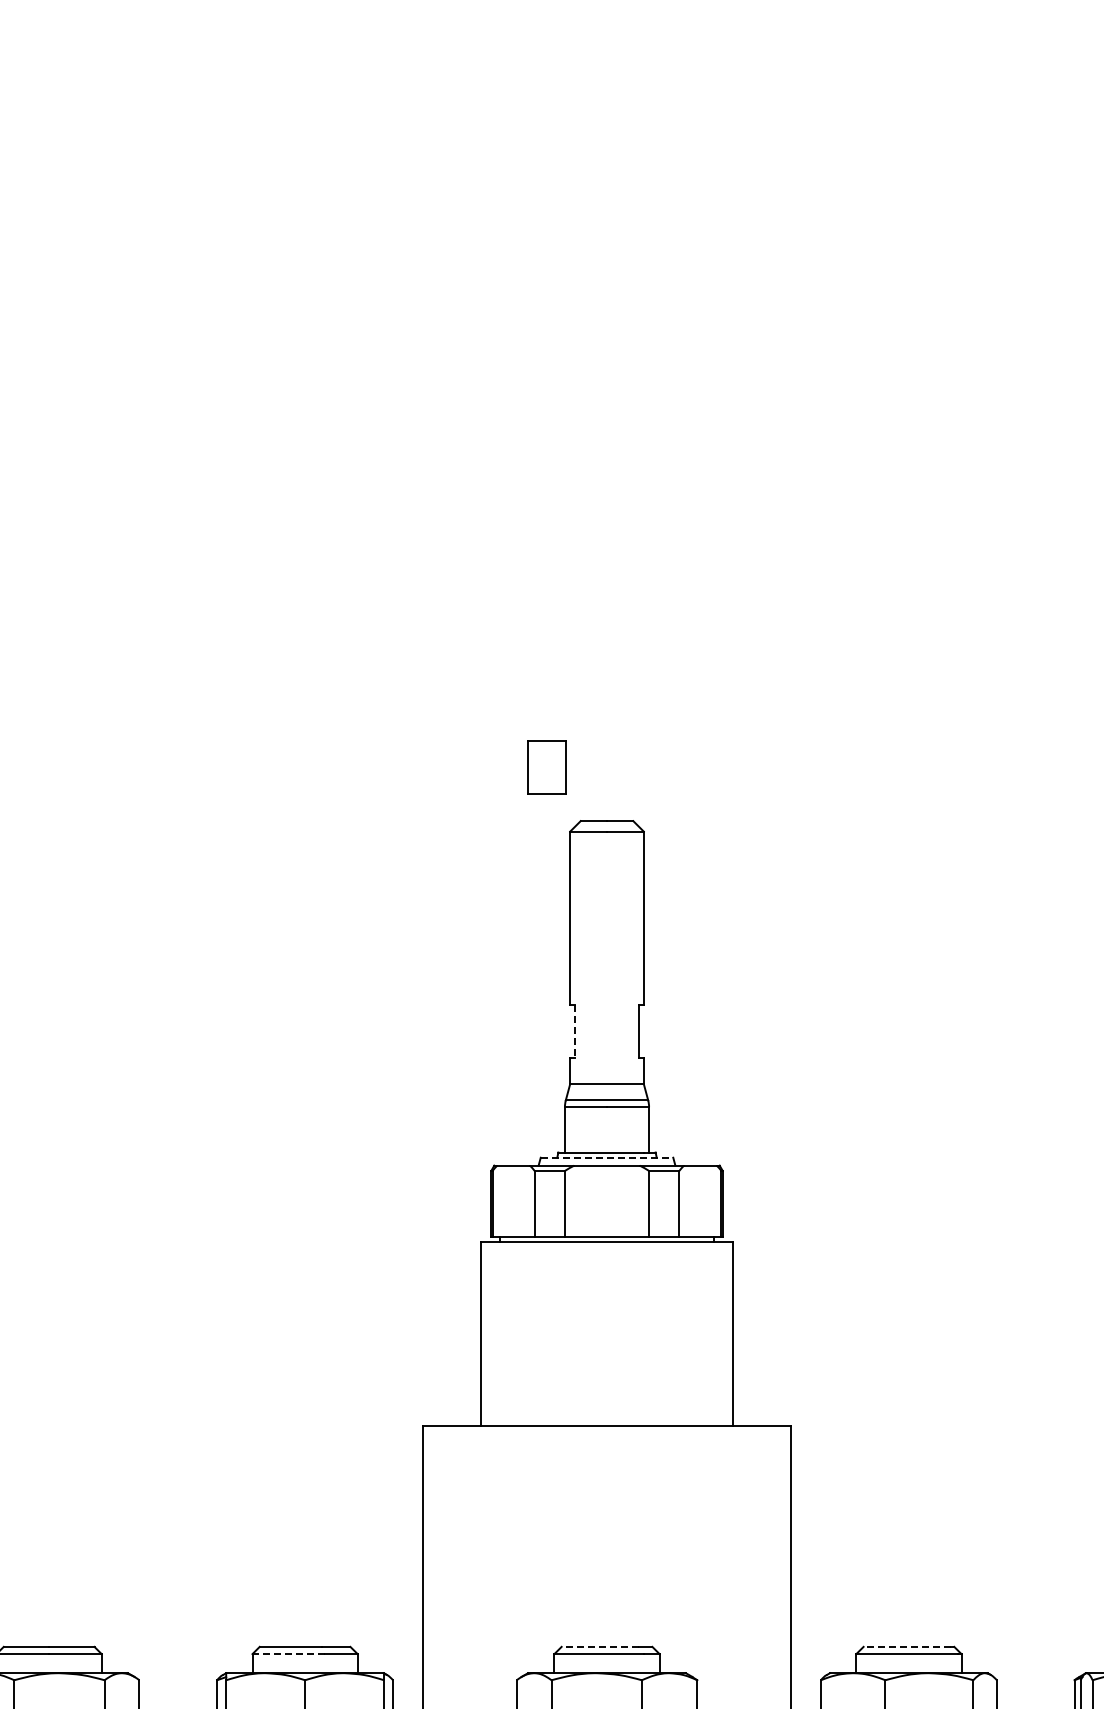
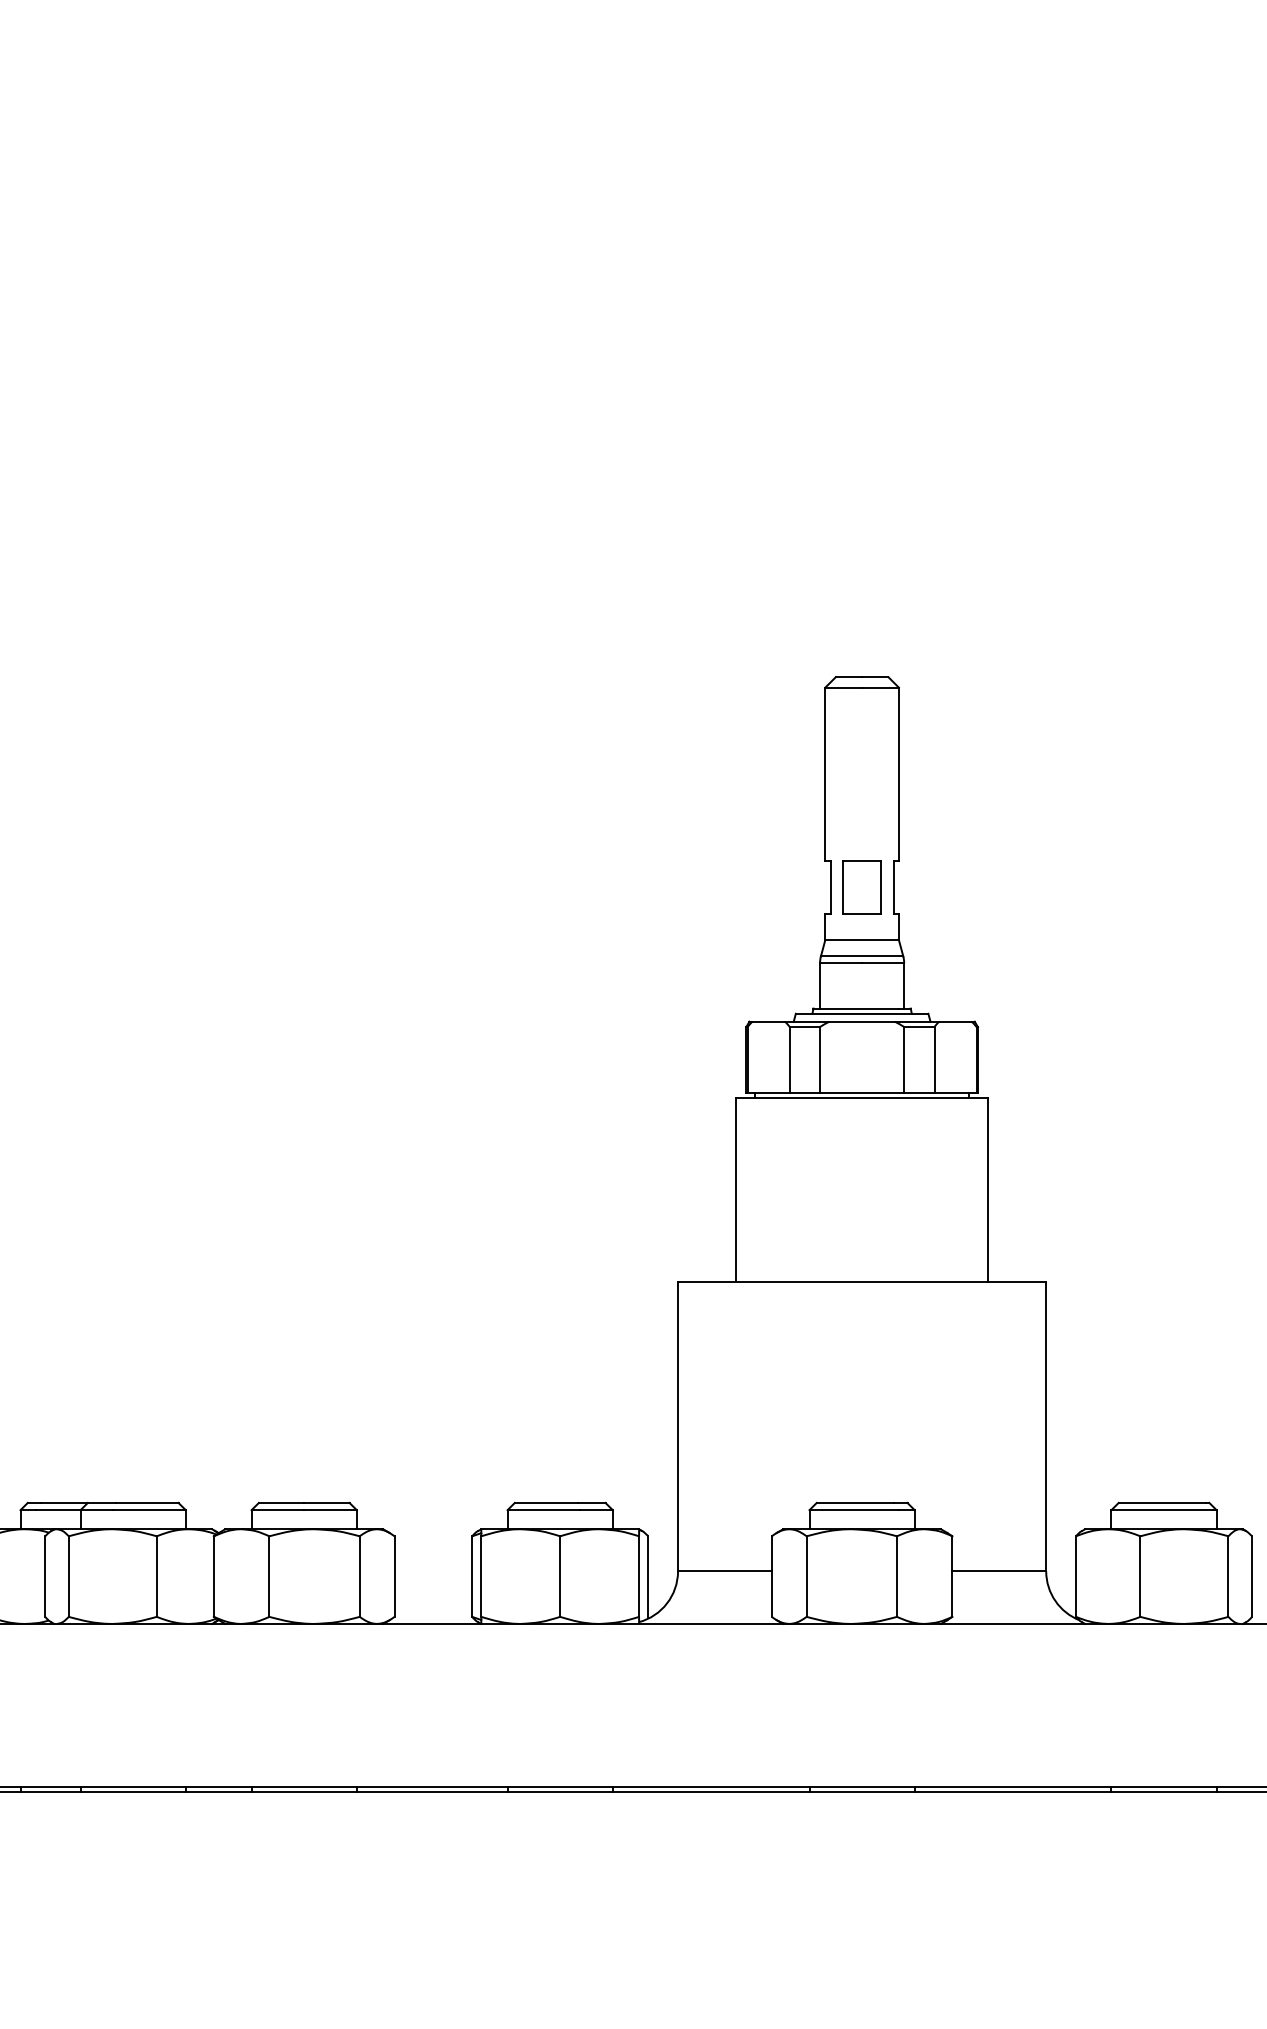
part: (546, 767) -> (861, 887), moved
line: (575, 1032) -> (830, 888), dashed -> solid
line: (607, 1157) -> (862, 1013), dashed -> solid
line: (600, 1646) -> (855, 1502), dashed -> solid
line: (907, 1646) -> (1162, 1502), dashed -> solid
line: (288, 1654) -> (543, 1510), dashed -> solid

